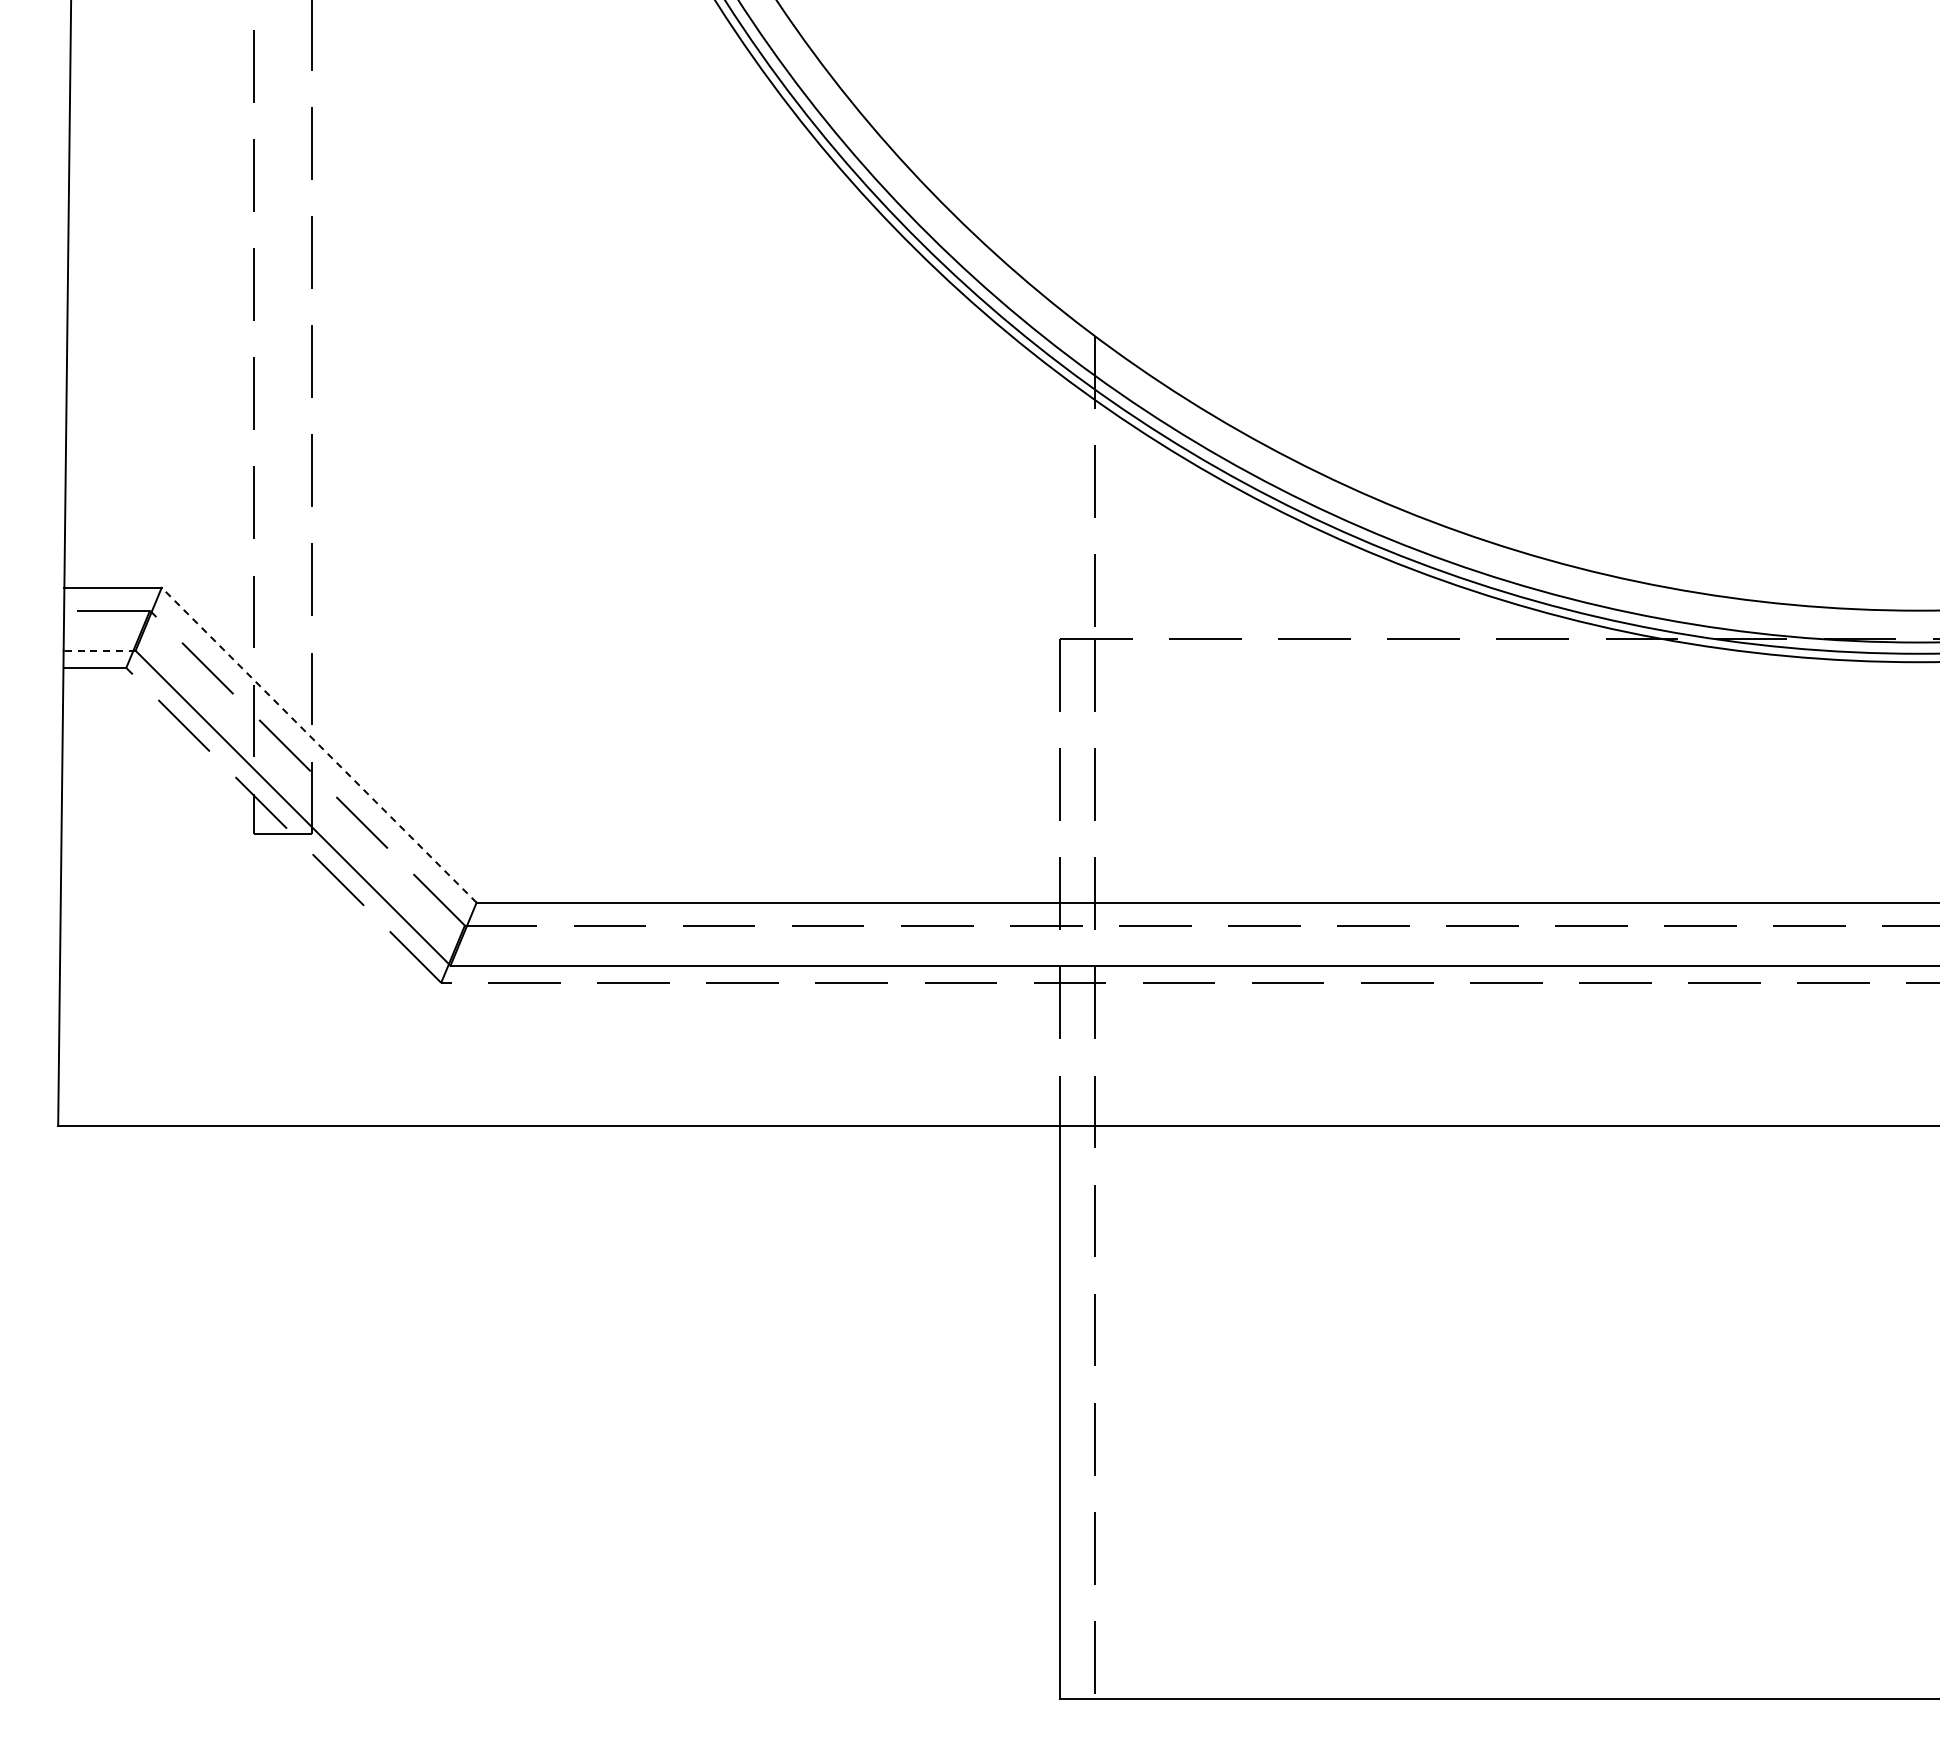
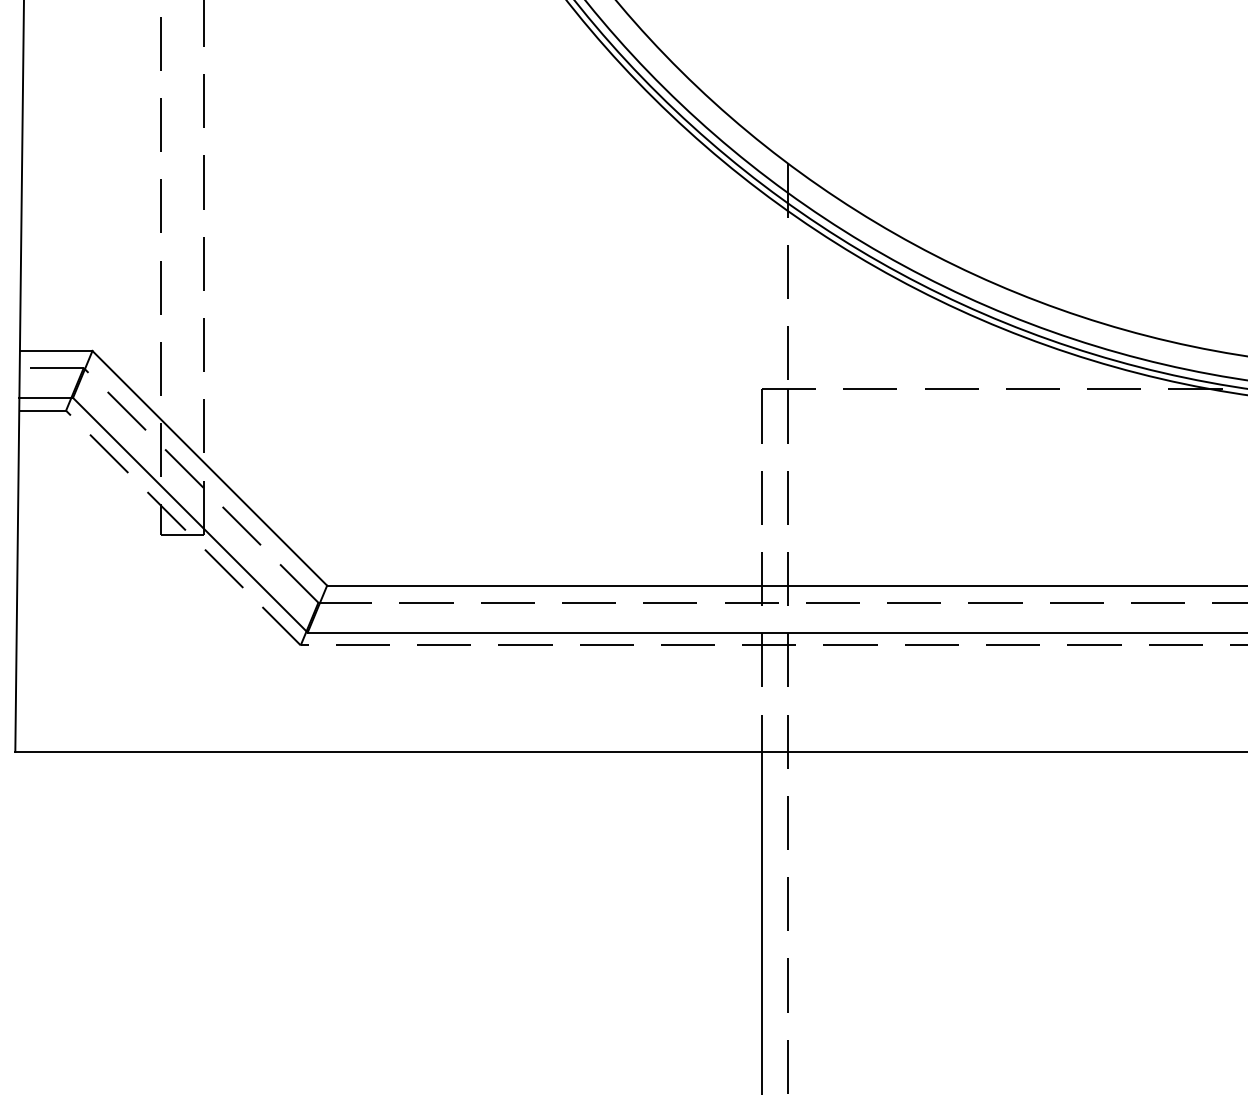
line: (99, 650) -> (46, 397), dashed -> solid
line: (319, 745) -> (210, 468), dashed -> solid

